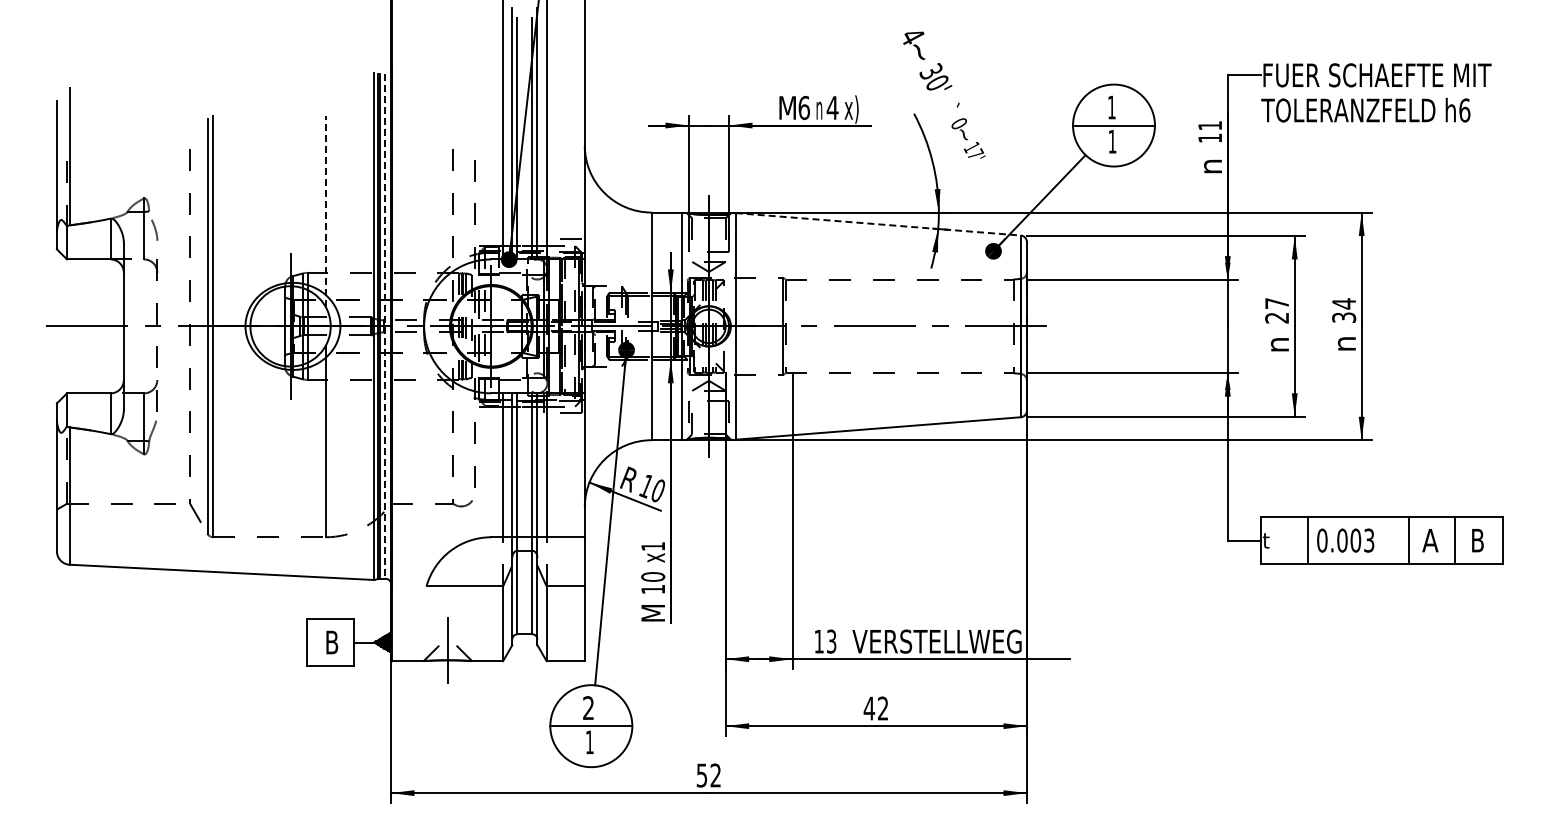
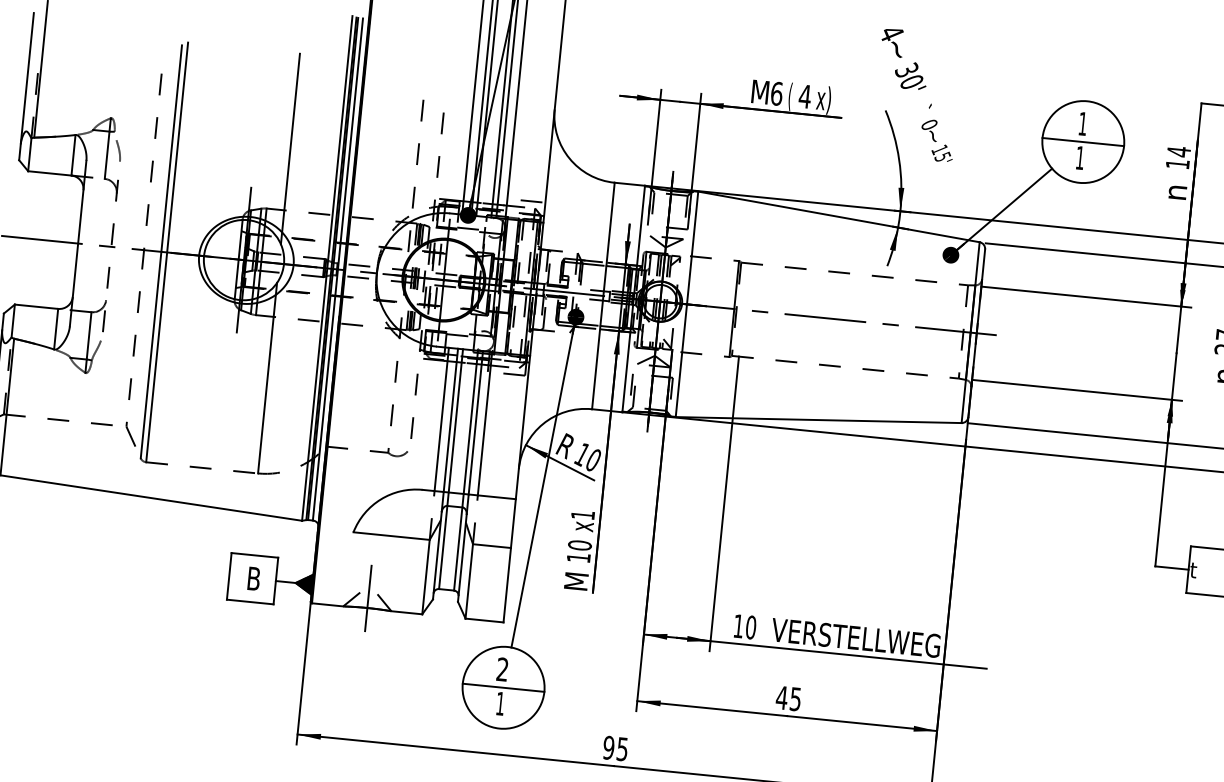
text: (819, 109) -> (791, 96), n -> (
text: (1209, 125) -> (1178, 151), 11 -> 14
text: (975, 153) -> (942, 156), 17' -> 15'
line: (325, 211) -> (290, 149), dashed -> solid
line: (878, 224) -> (839, 217), dashed -> solid
line: (384, 326) -> (337, 269), dashed -> solid
text: (831, 641) -> (750, 627), 13 -> 10
text: (883, 708) -> (796, 699), 42 -> 45
text: (708, 775) -> (615, 748), 52 -> 95

